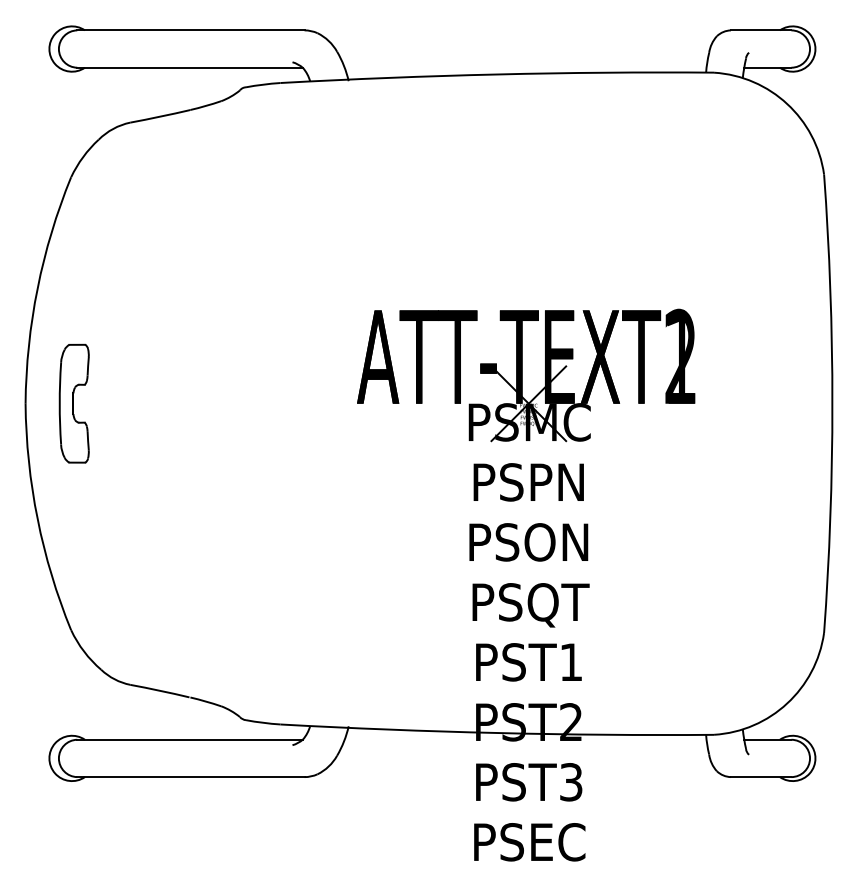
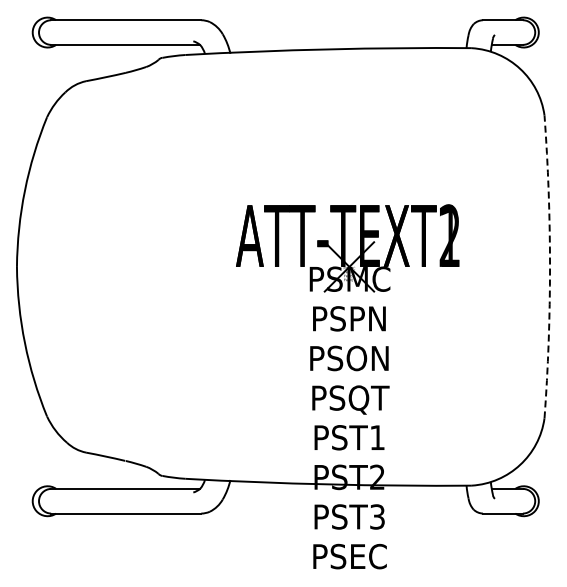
part: (73, 403) -> (48, 266), removed
arc: (833, 403) -> (550, 266), solid -> dashed

